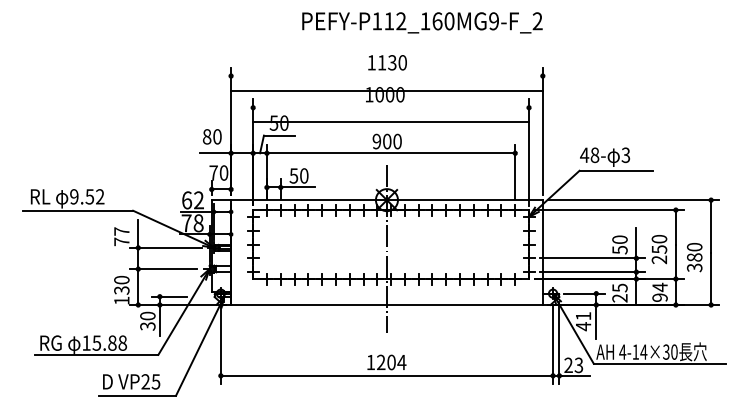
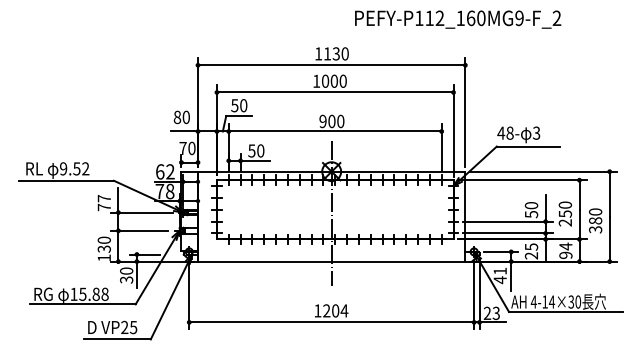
text: (422, 22) -> (458, 19), moved
line: (386, 91) -> (331, 65), moved
line: (390, 121) -> (334, 92), moved

